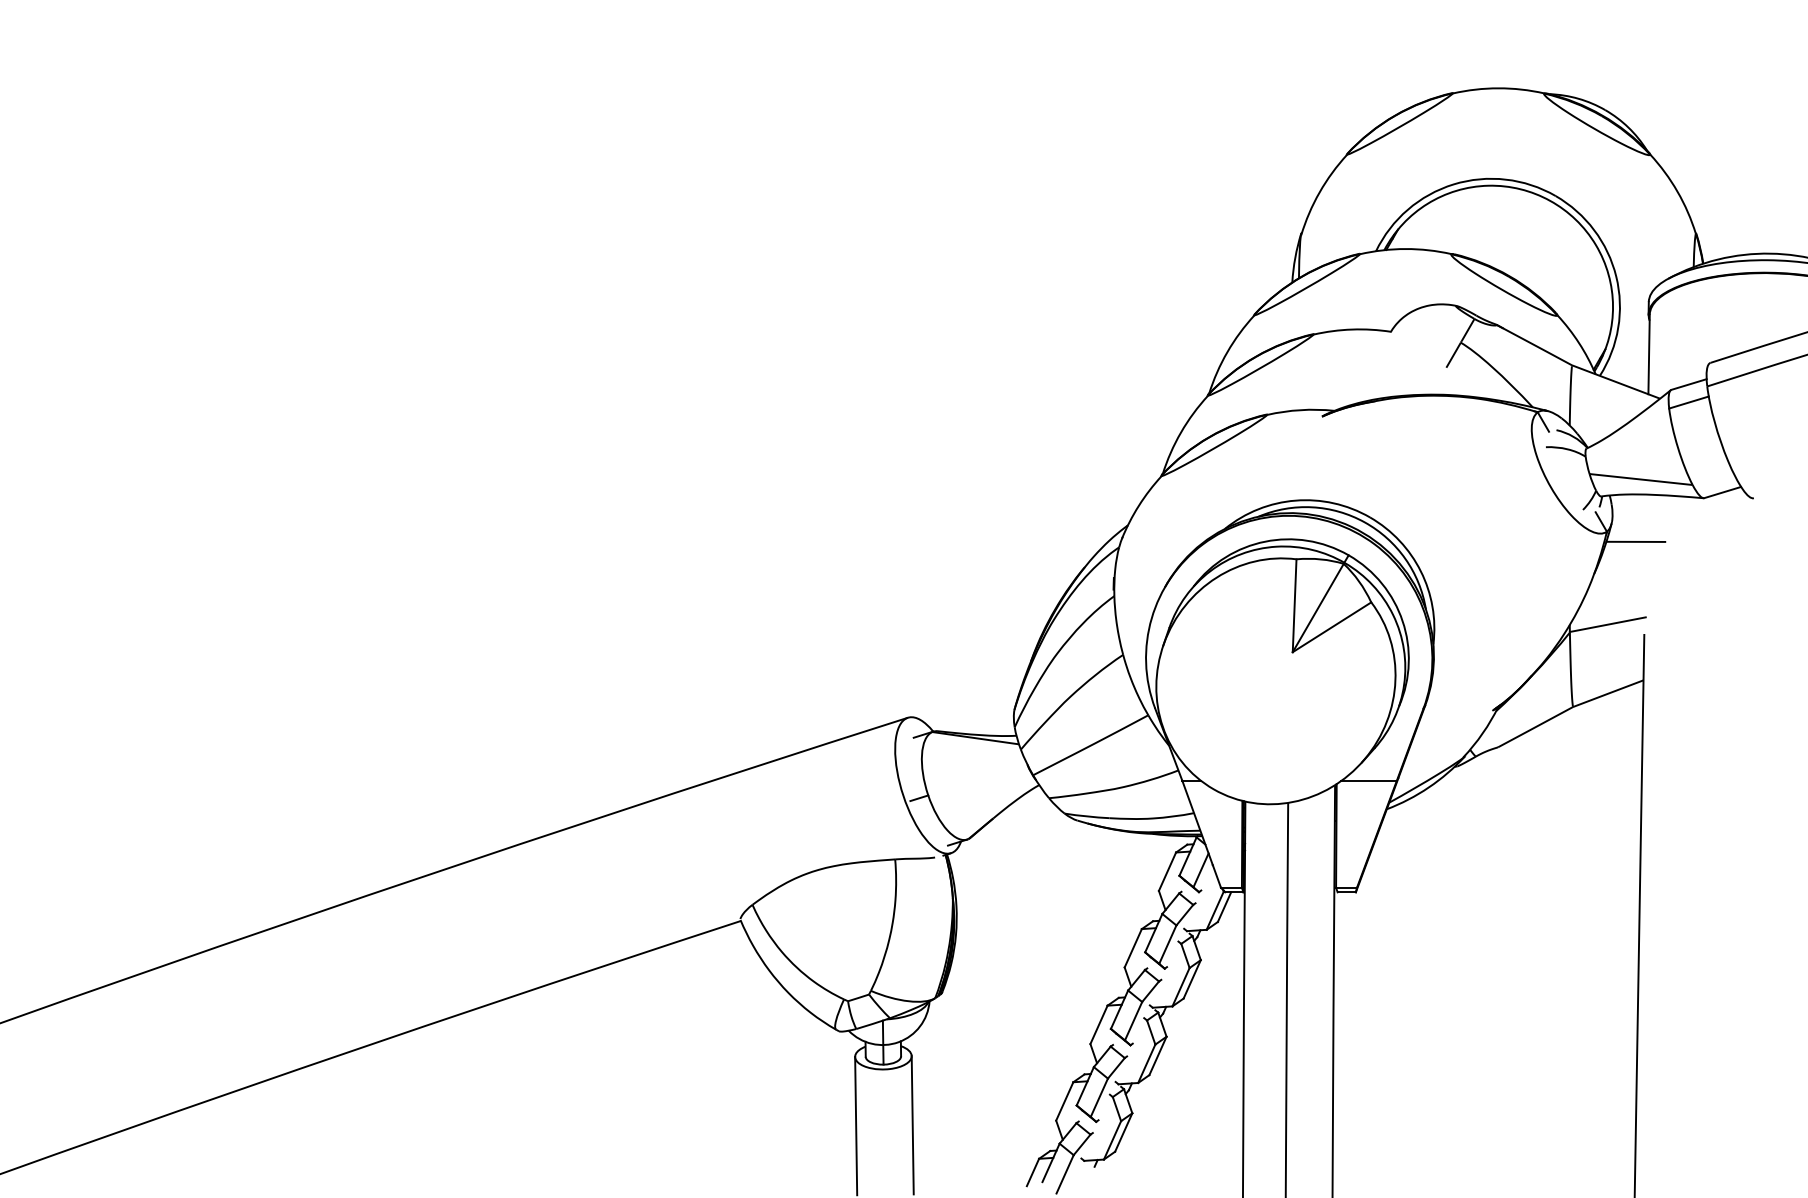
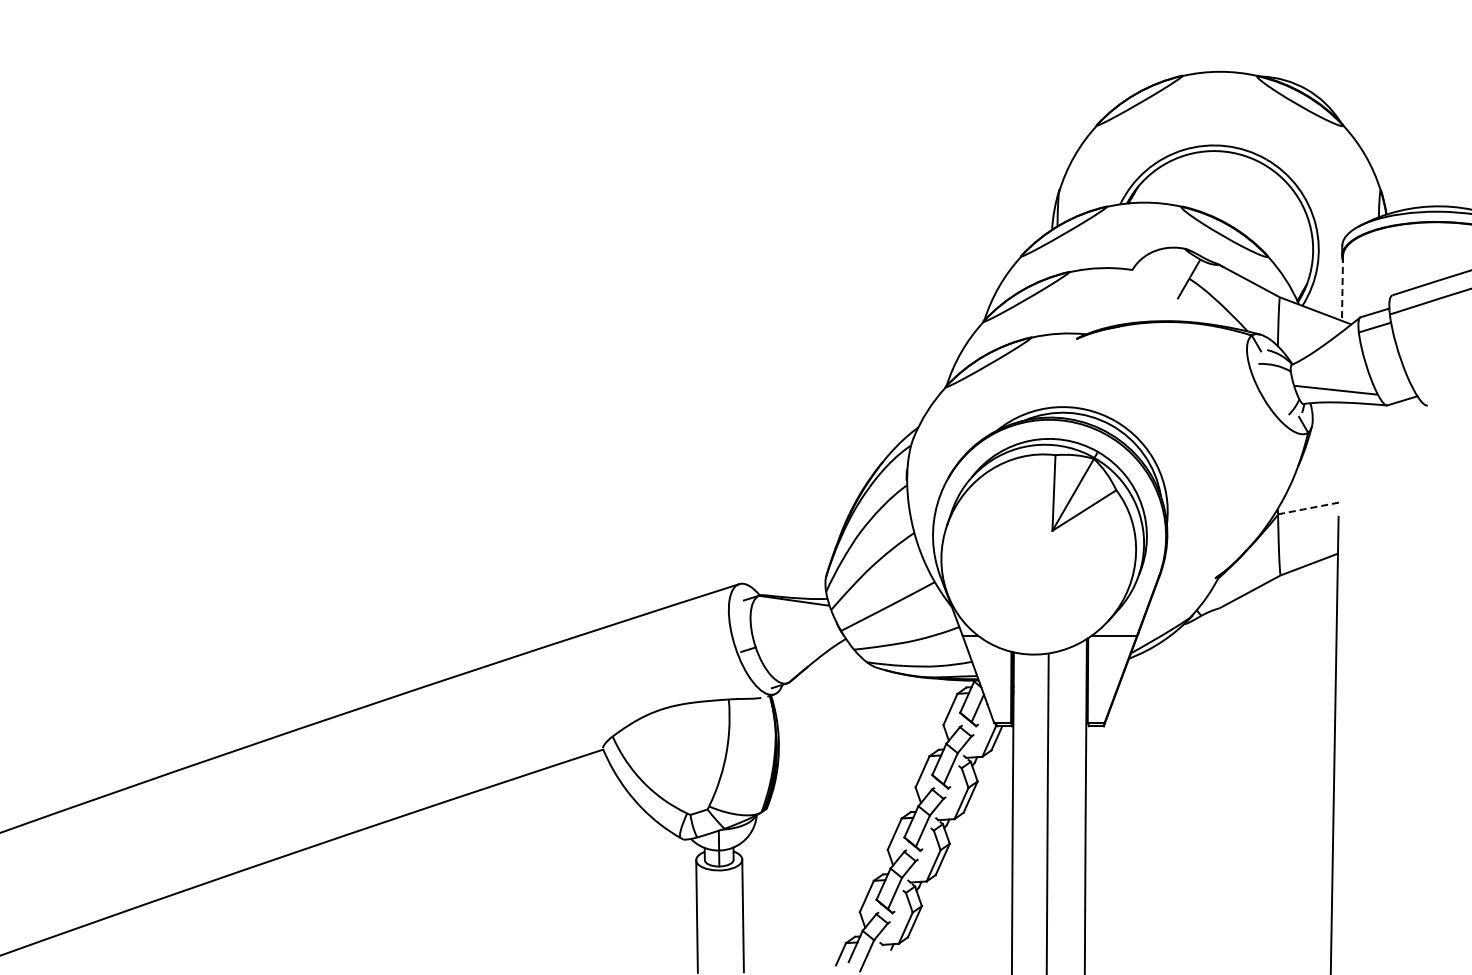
line: (1649, 354) -> (1342, 288), solid -> dashed
line: (1635, 541) -> (1331, 440), removed
line: (1608, 624) -> (1309, 508), solid -> dashed

